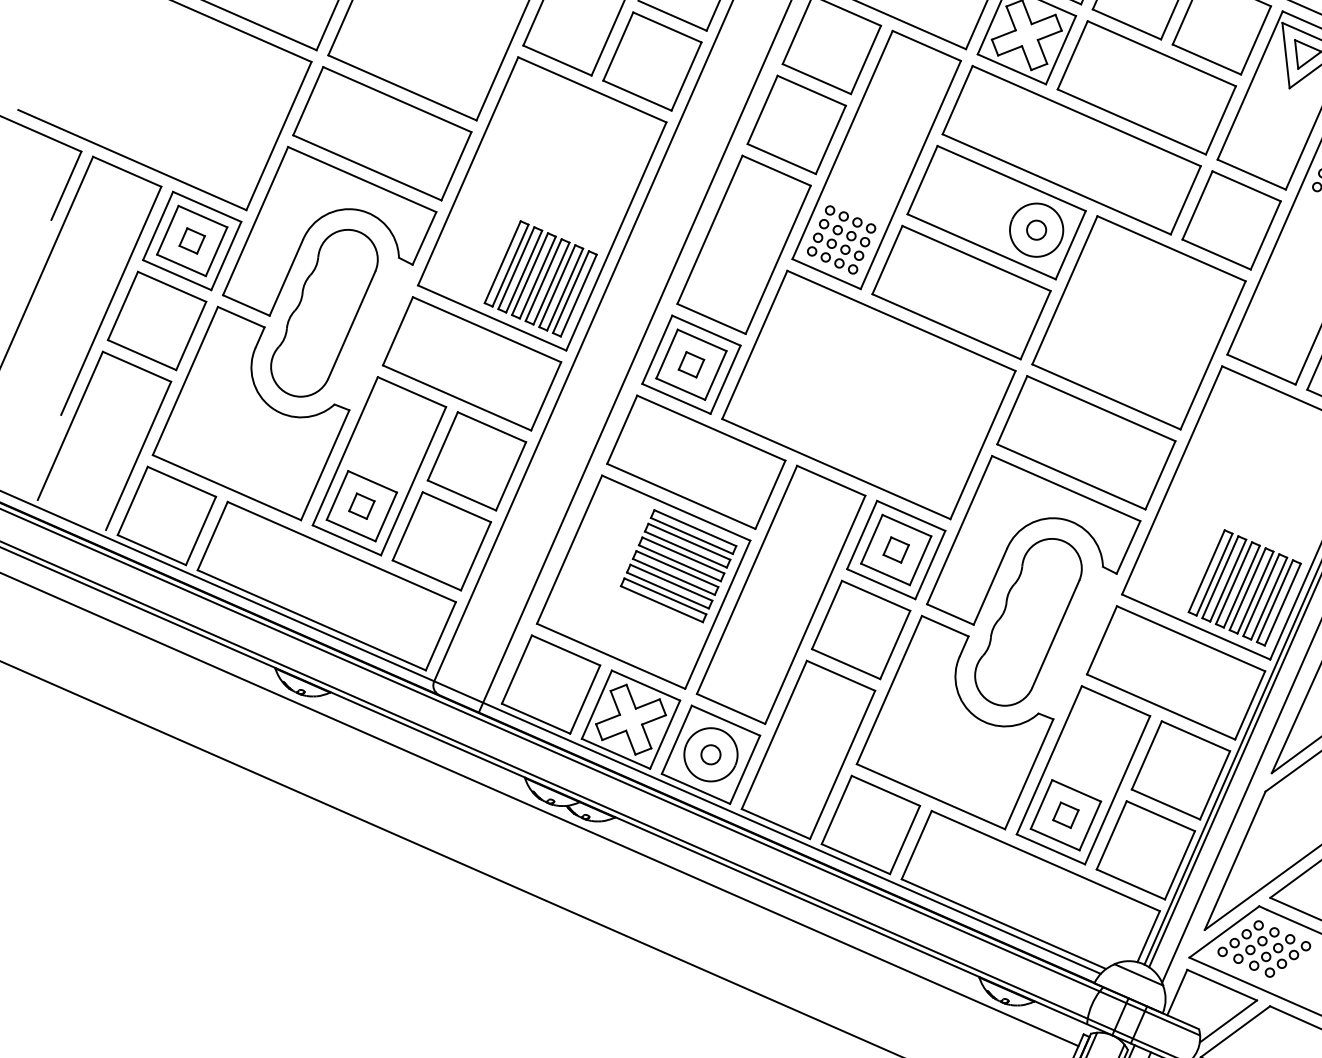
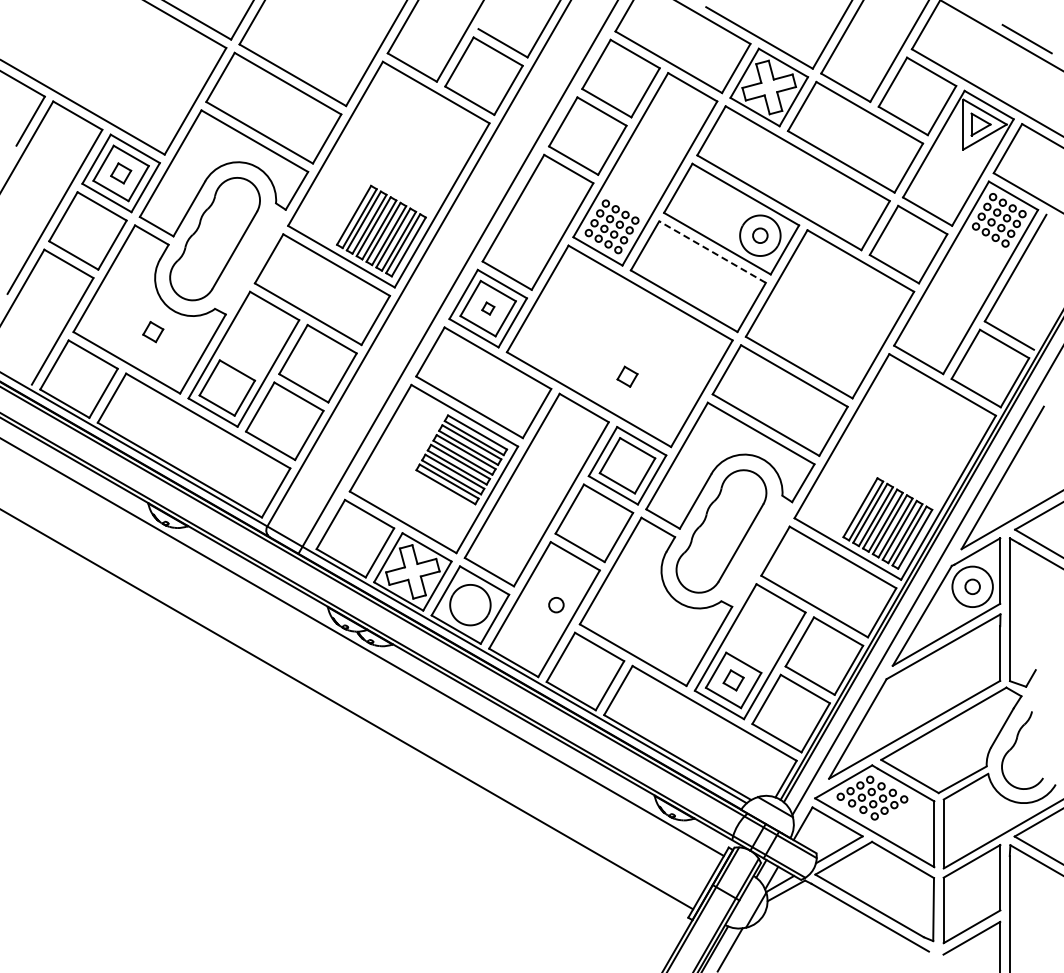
line: (976, 259) -> (712, 252), solid -> dashed
part: (691, 364) -> (488, 308), size x0.6
part: (362, 506) -> (153, 332), moved
part: (896, 549) -> (627, 376), moved
circle: (711, 755) -> (556, 605), moved

